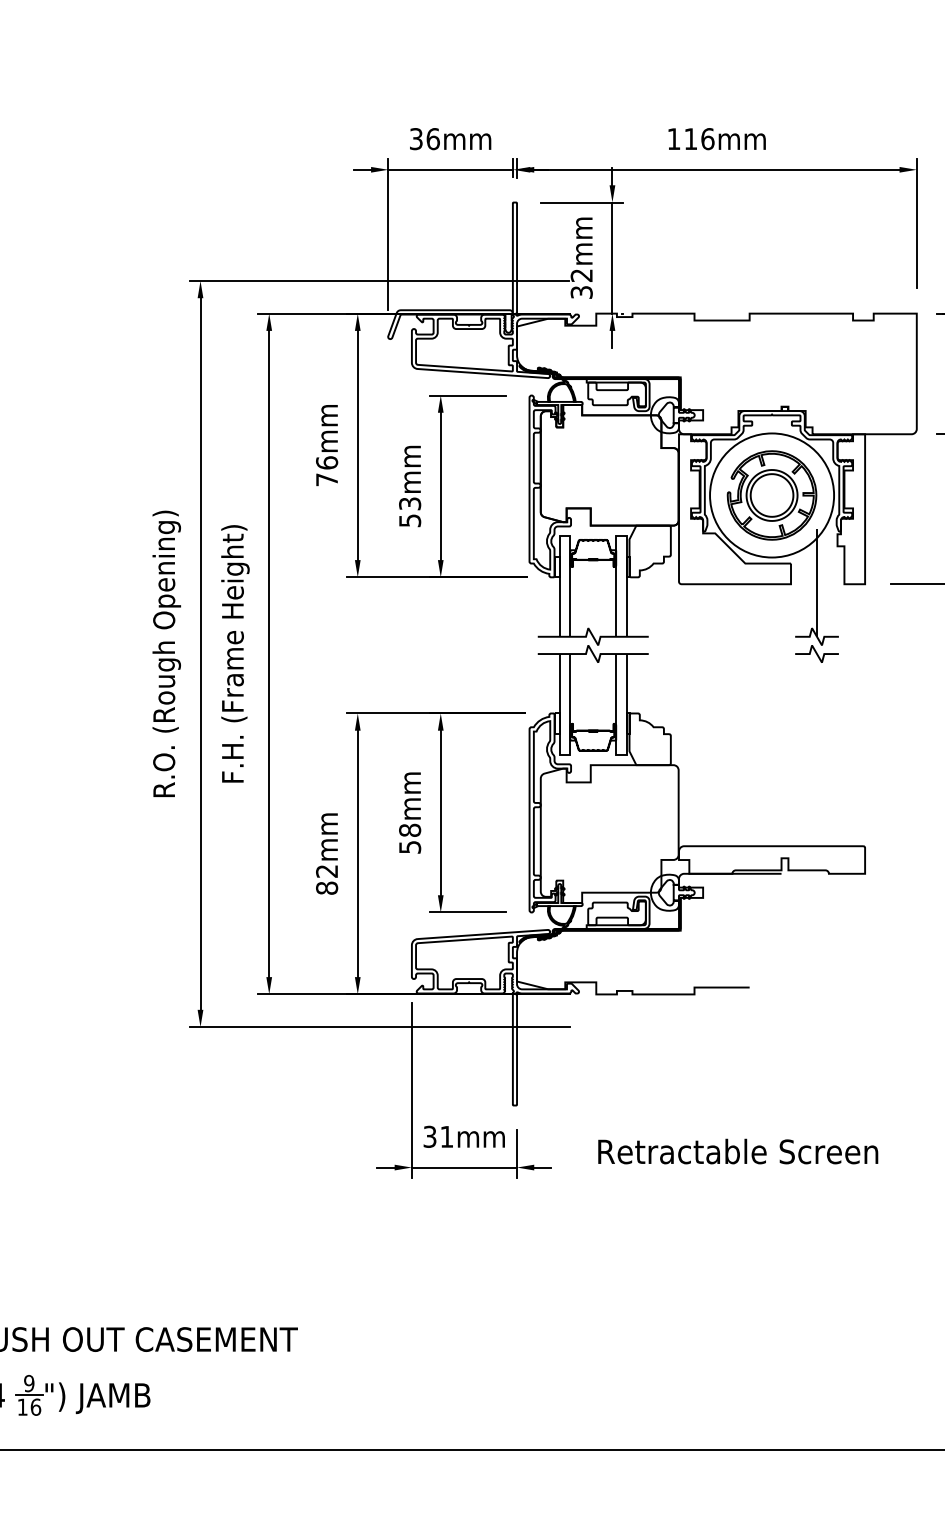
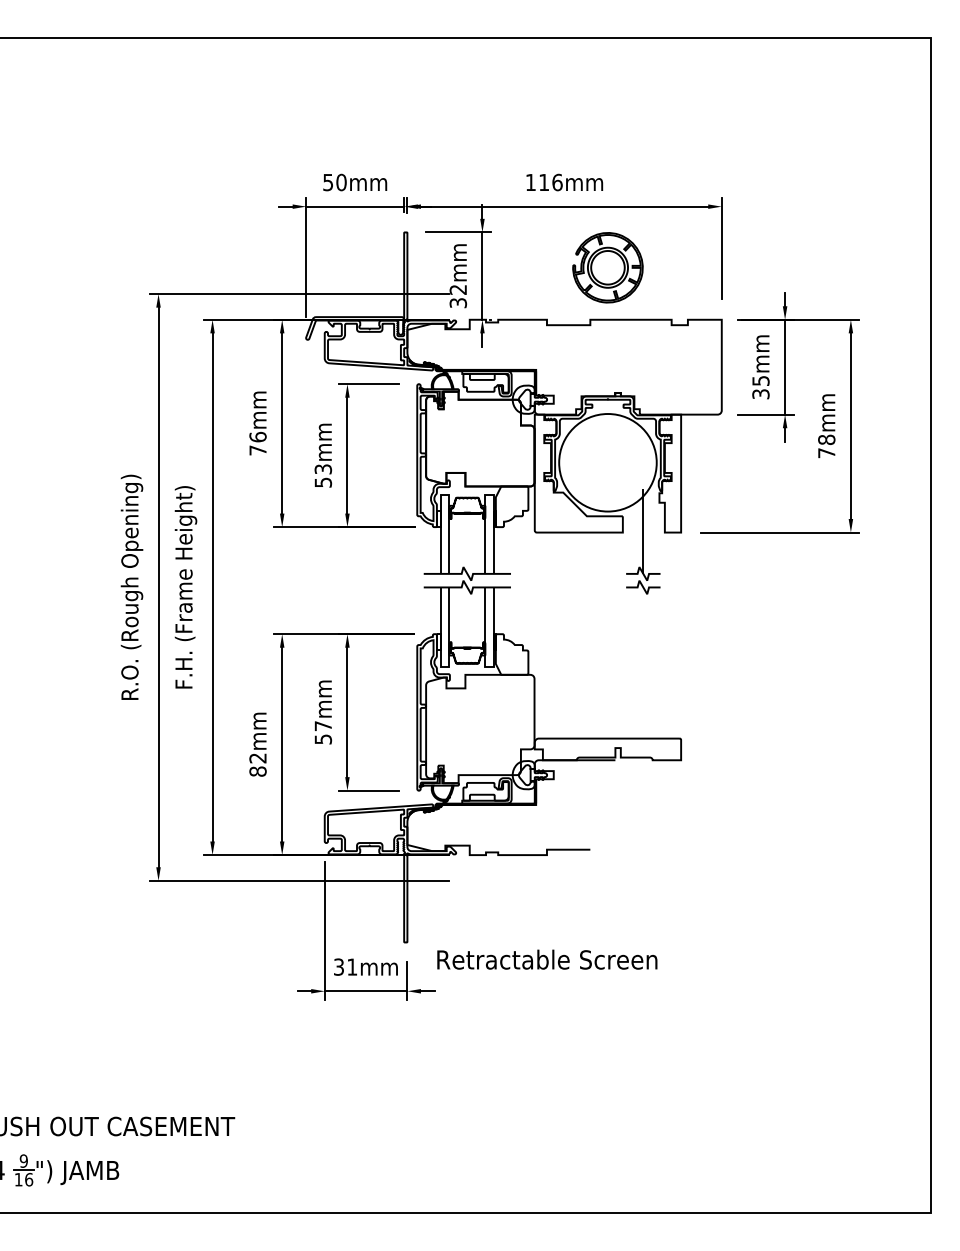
text: (424, 137) -> (334, 181), 36mm -> 50mm
part: (771, 495) -> (607, 267), moved
text: (410, 830) -> (323, 726), 58mm -> 57mm
text: (738, 1151) -> (547, 959), moved

